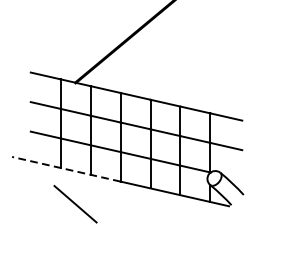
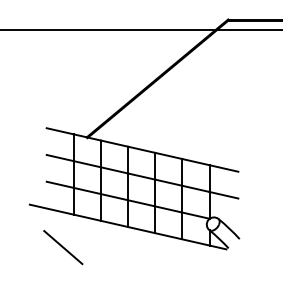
line: (65, 168) -> (78, 215), dashed -> solid
line: (75, 204) -> (63, 247), moved

